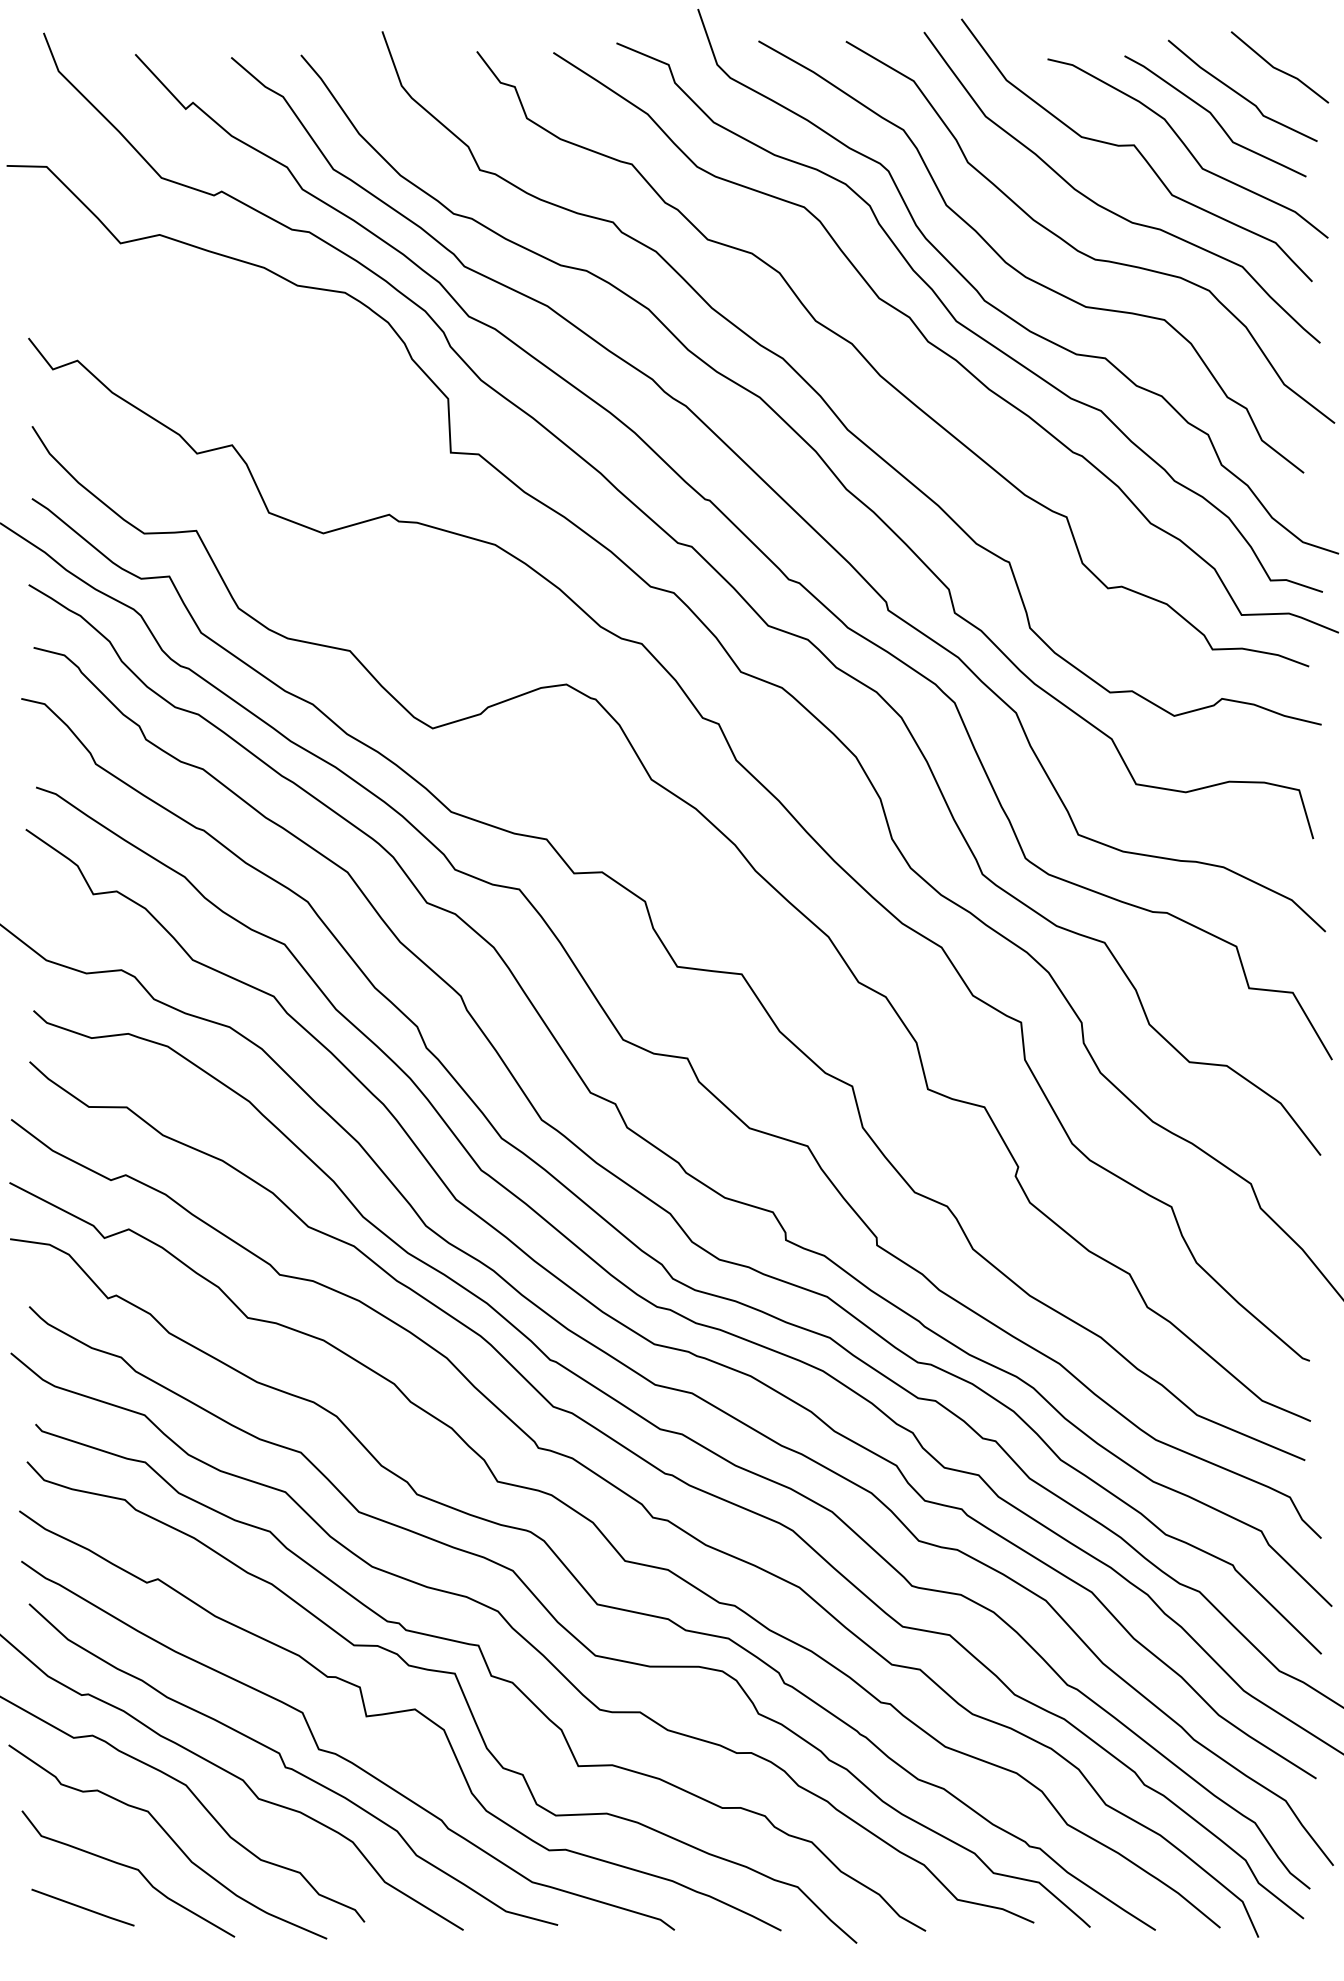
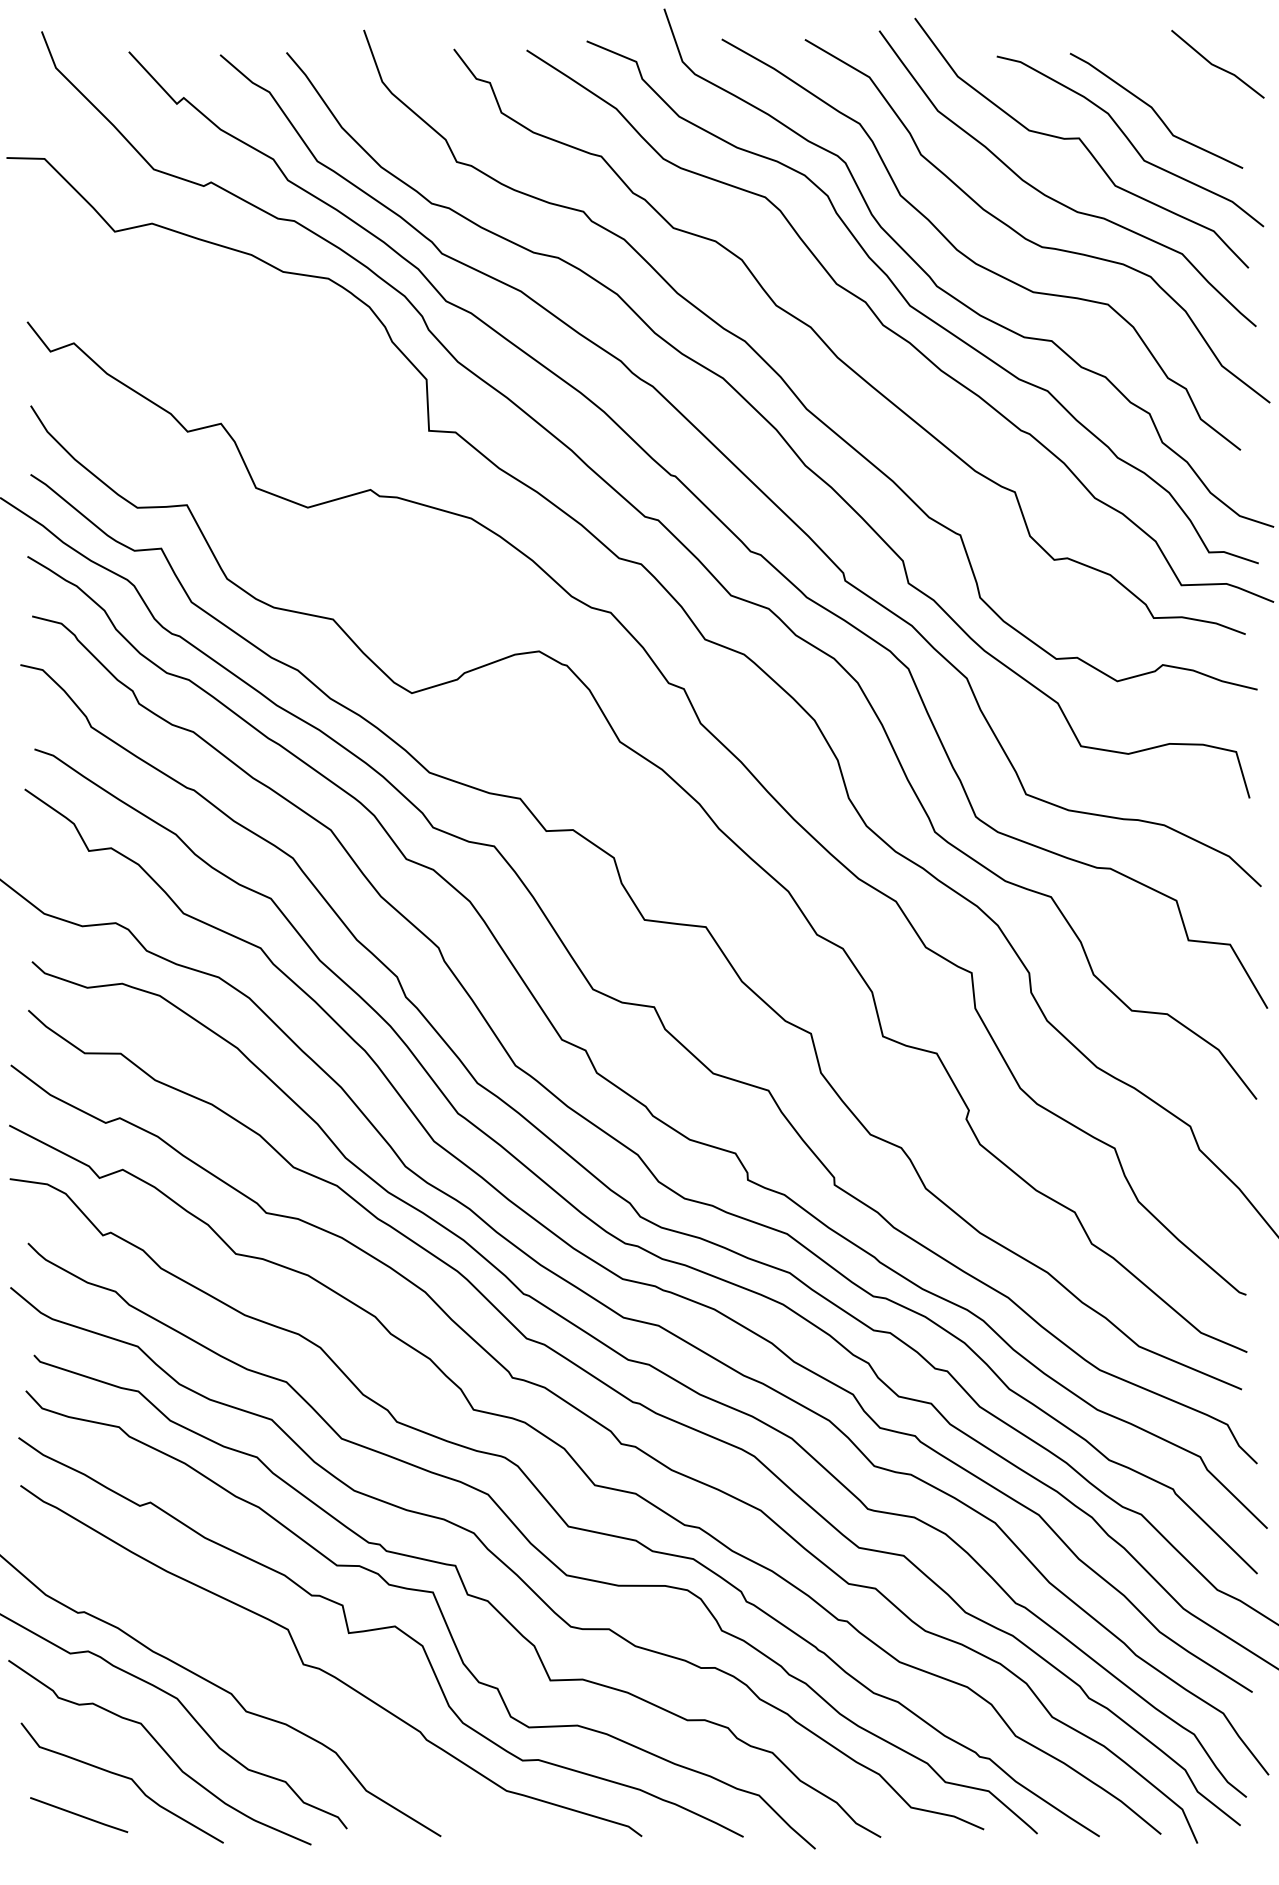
curve: (1240, 93) -> (1180, 89), removed
curve: (292, 1768) -> (278, 1682), removed

